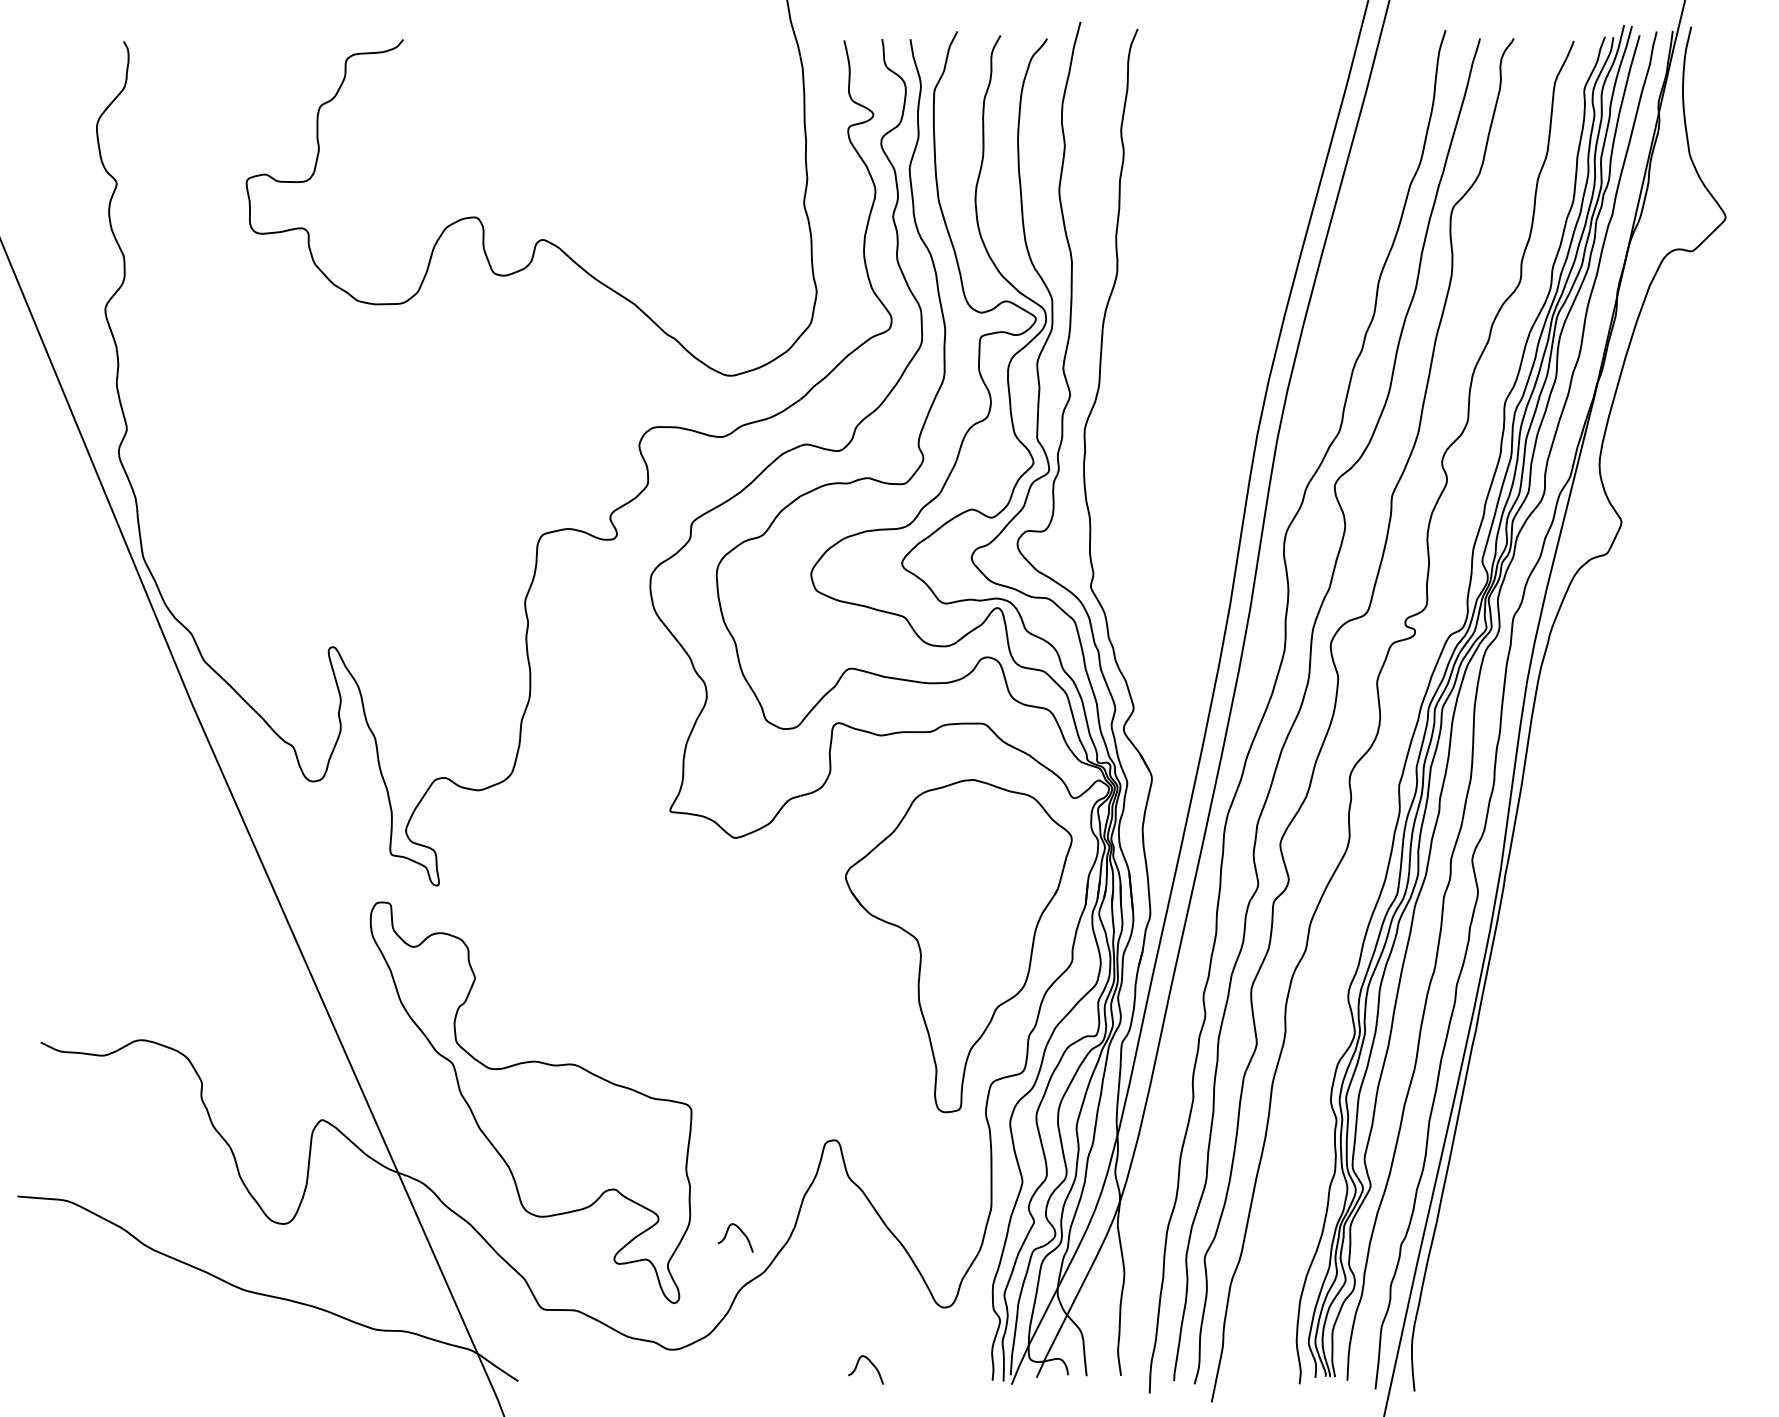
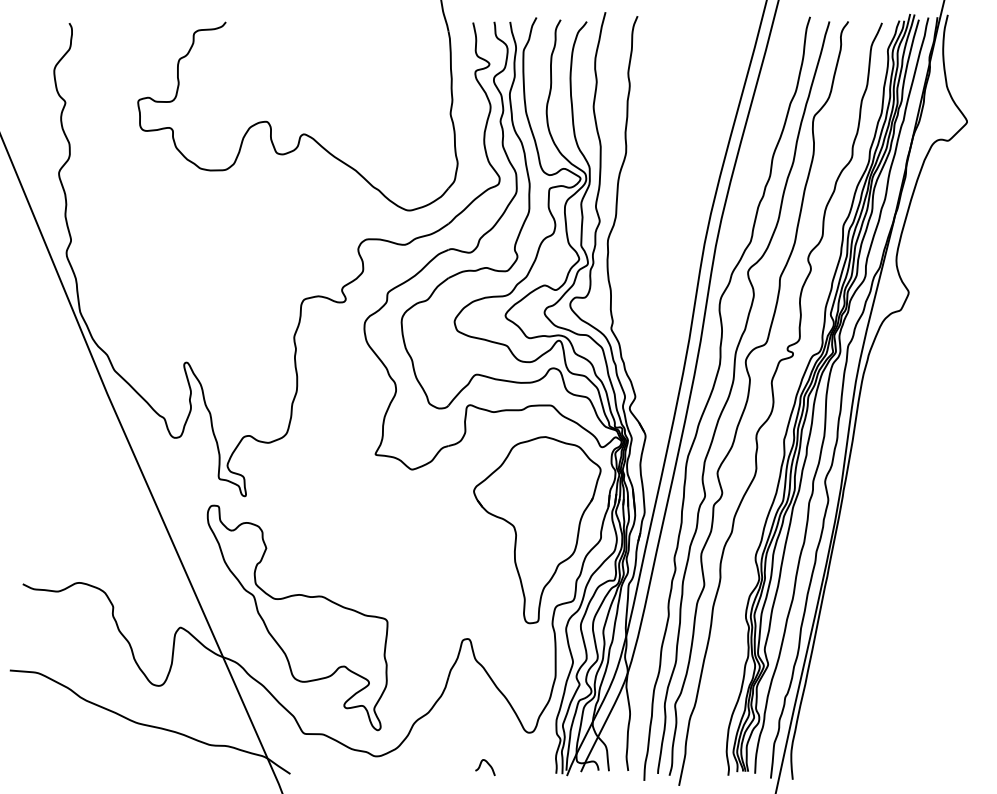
curve: (739, 1232) -> (414, 690), removed

